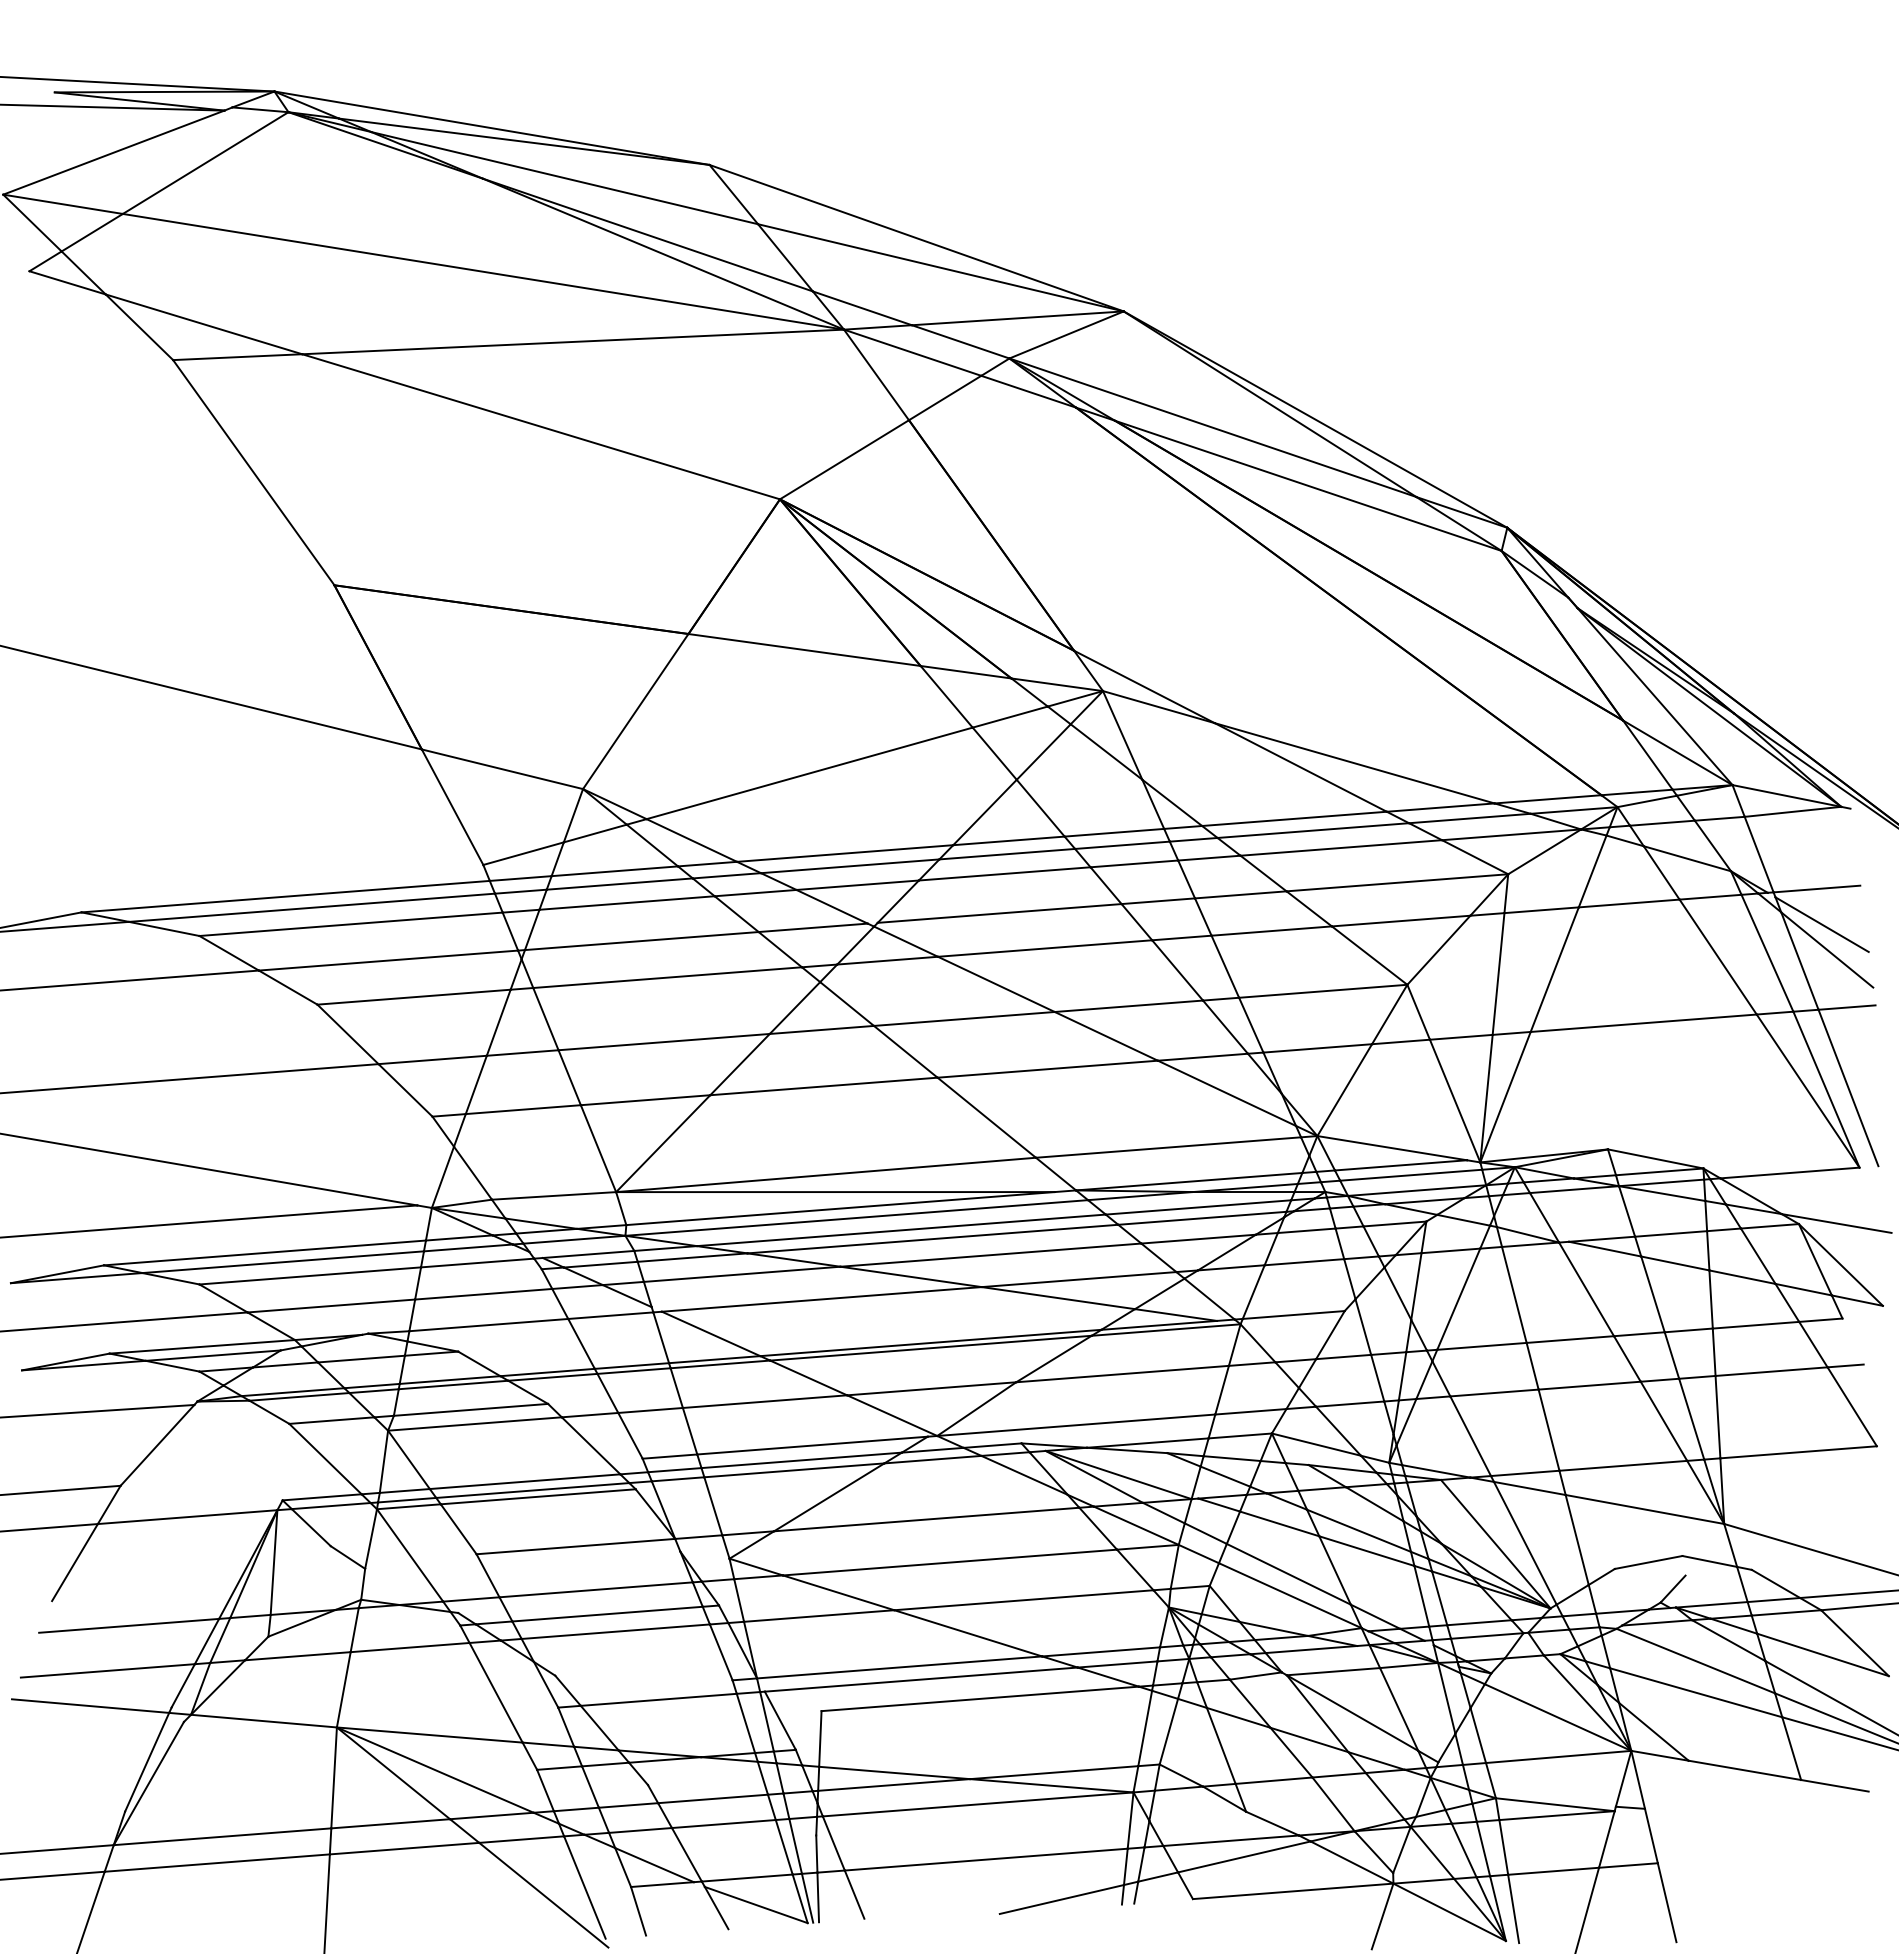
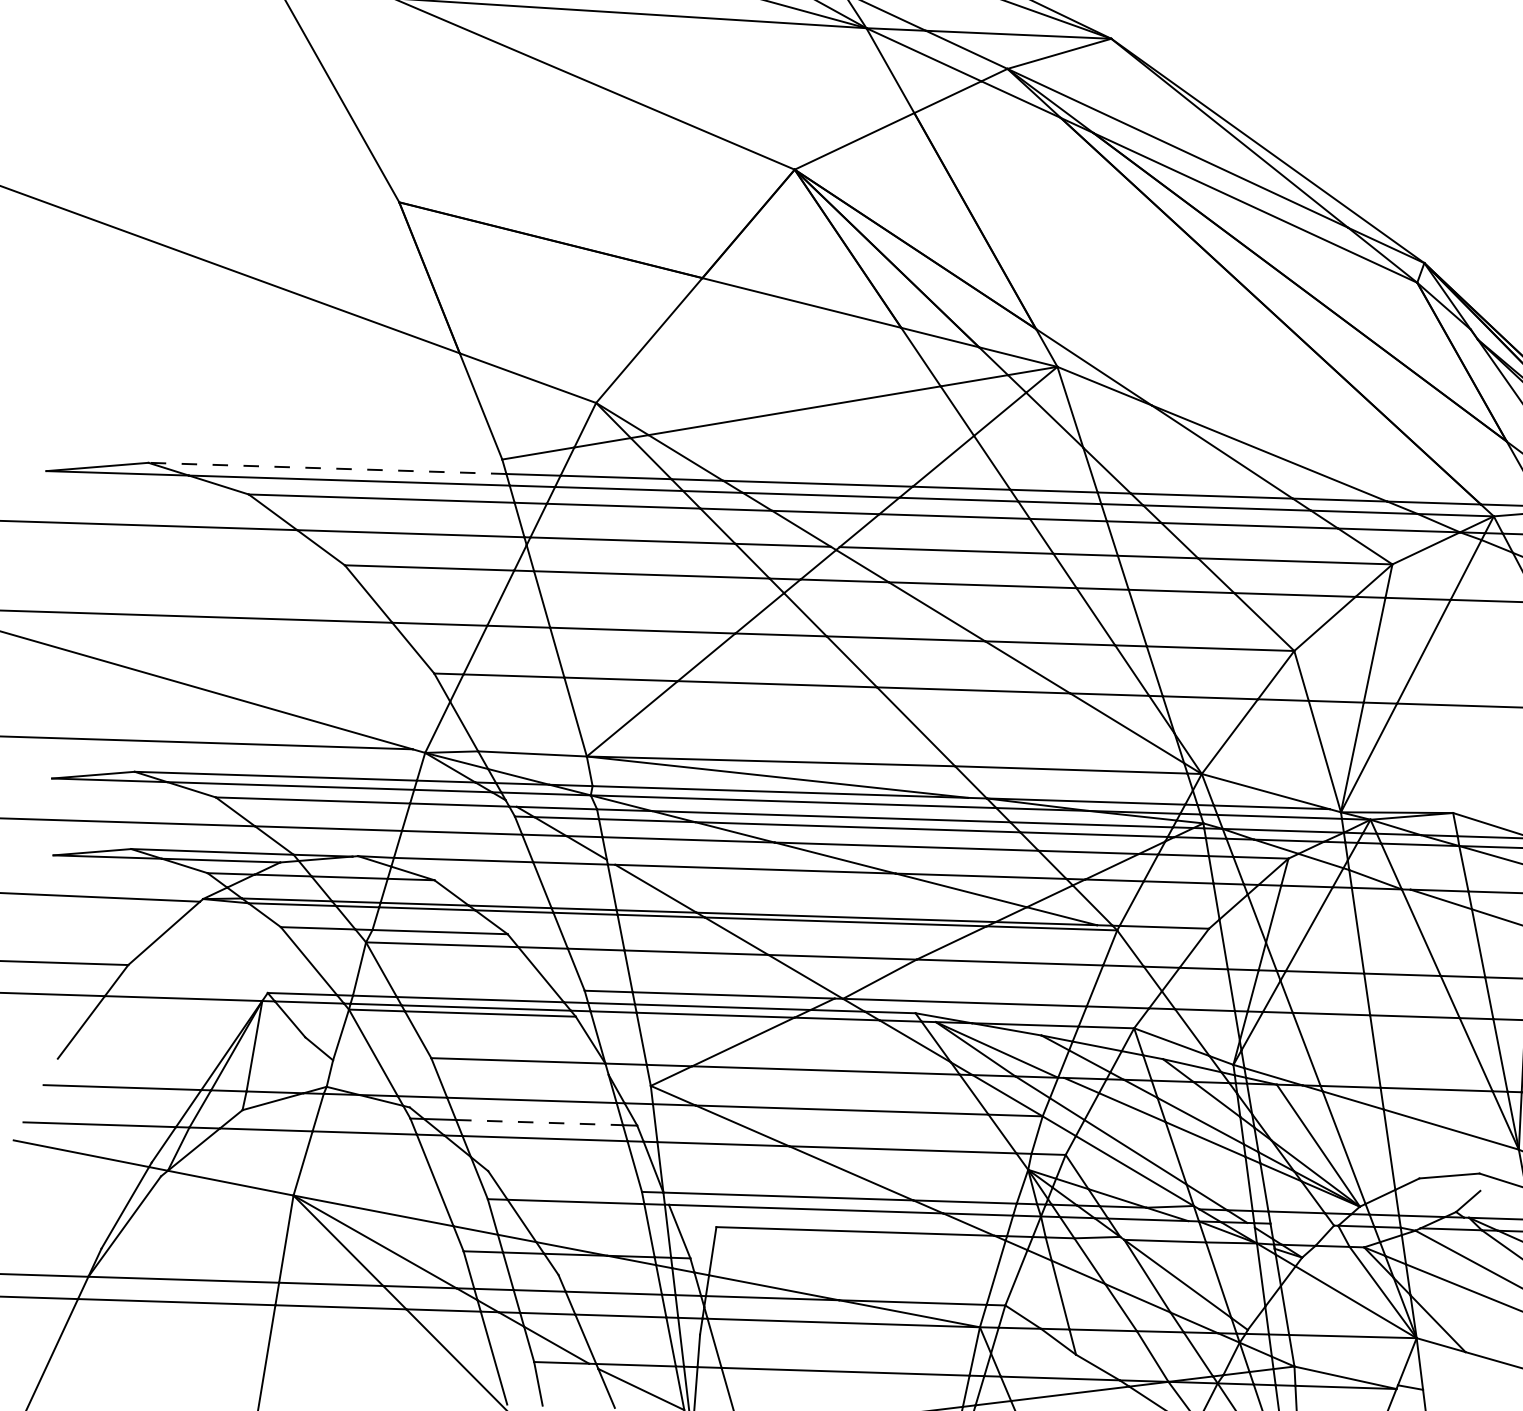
line: (285, 896) -> (327, 468), solid -> dashed
line: (608, 1614) -> (540, 1122), solid -> dashed
line: (1487, 1635) -> (1302, 1224), removed

